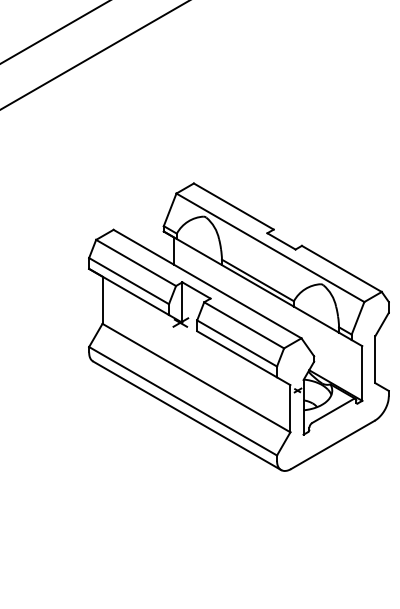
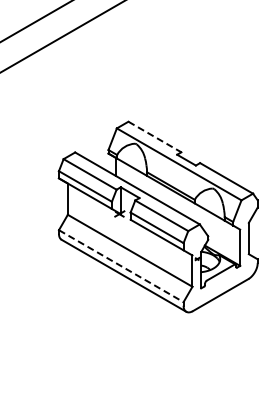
line: (233, 207) -> (154, 137), solid -> dashed
line: (183, 401) -> (121, 266), solid -> dashed

